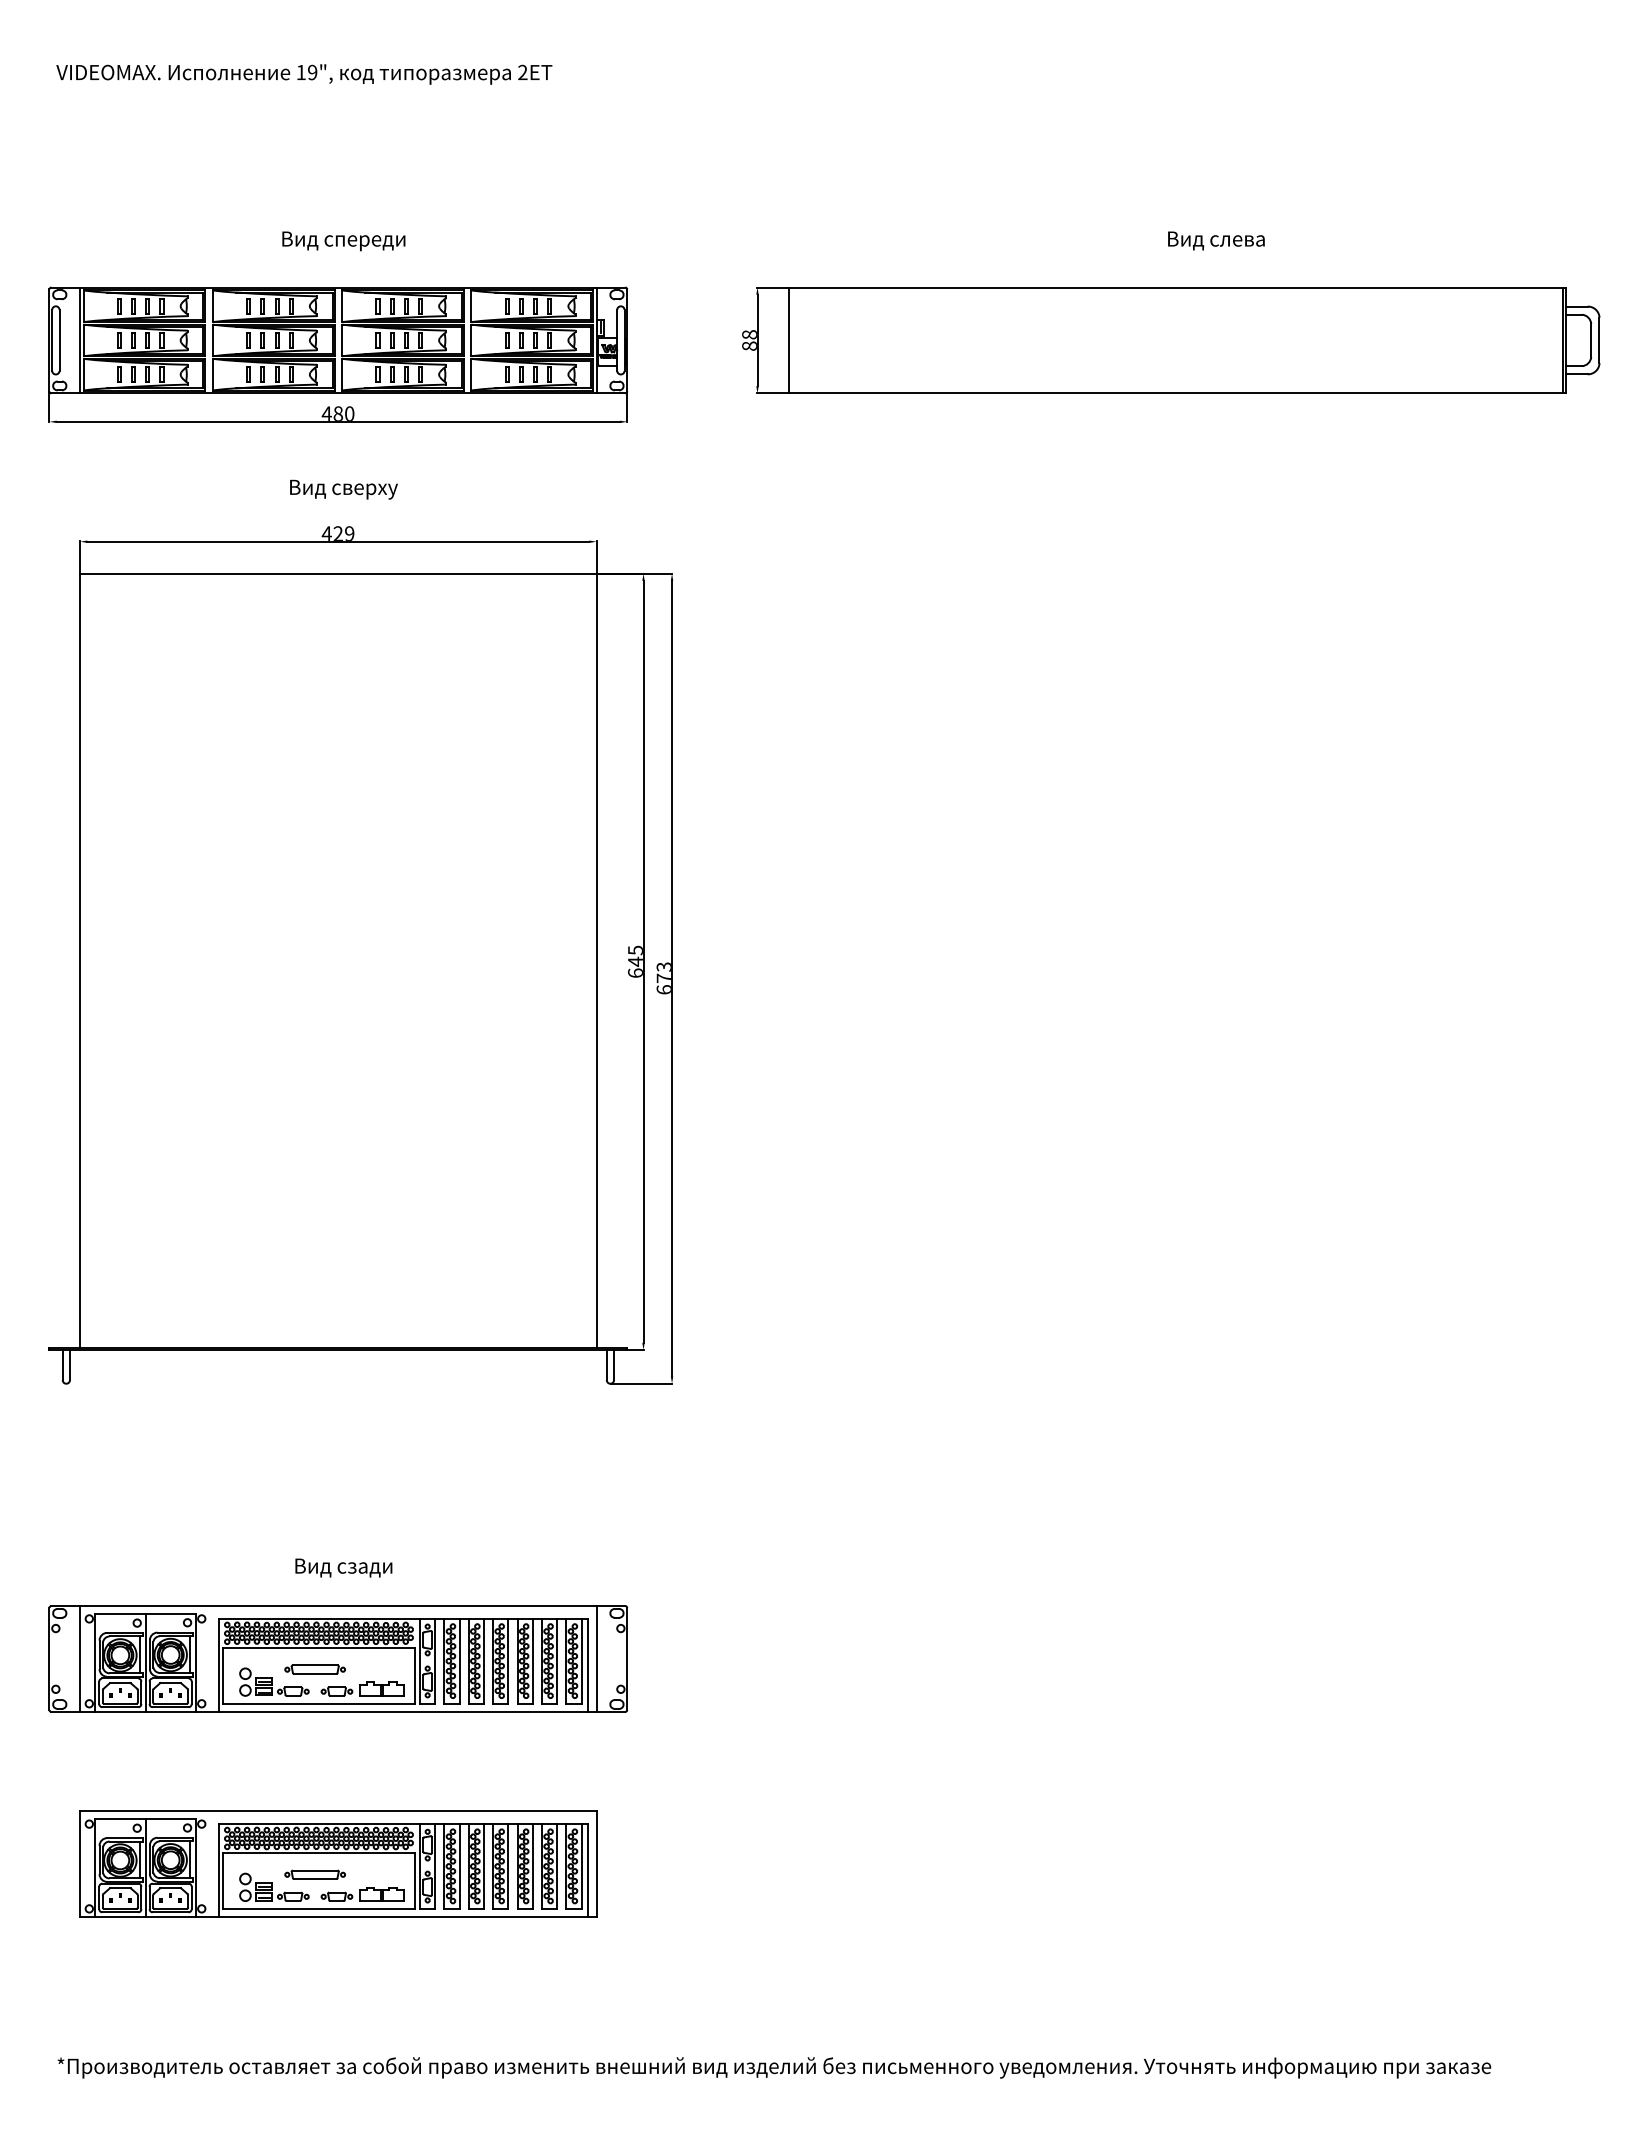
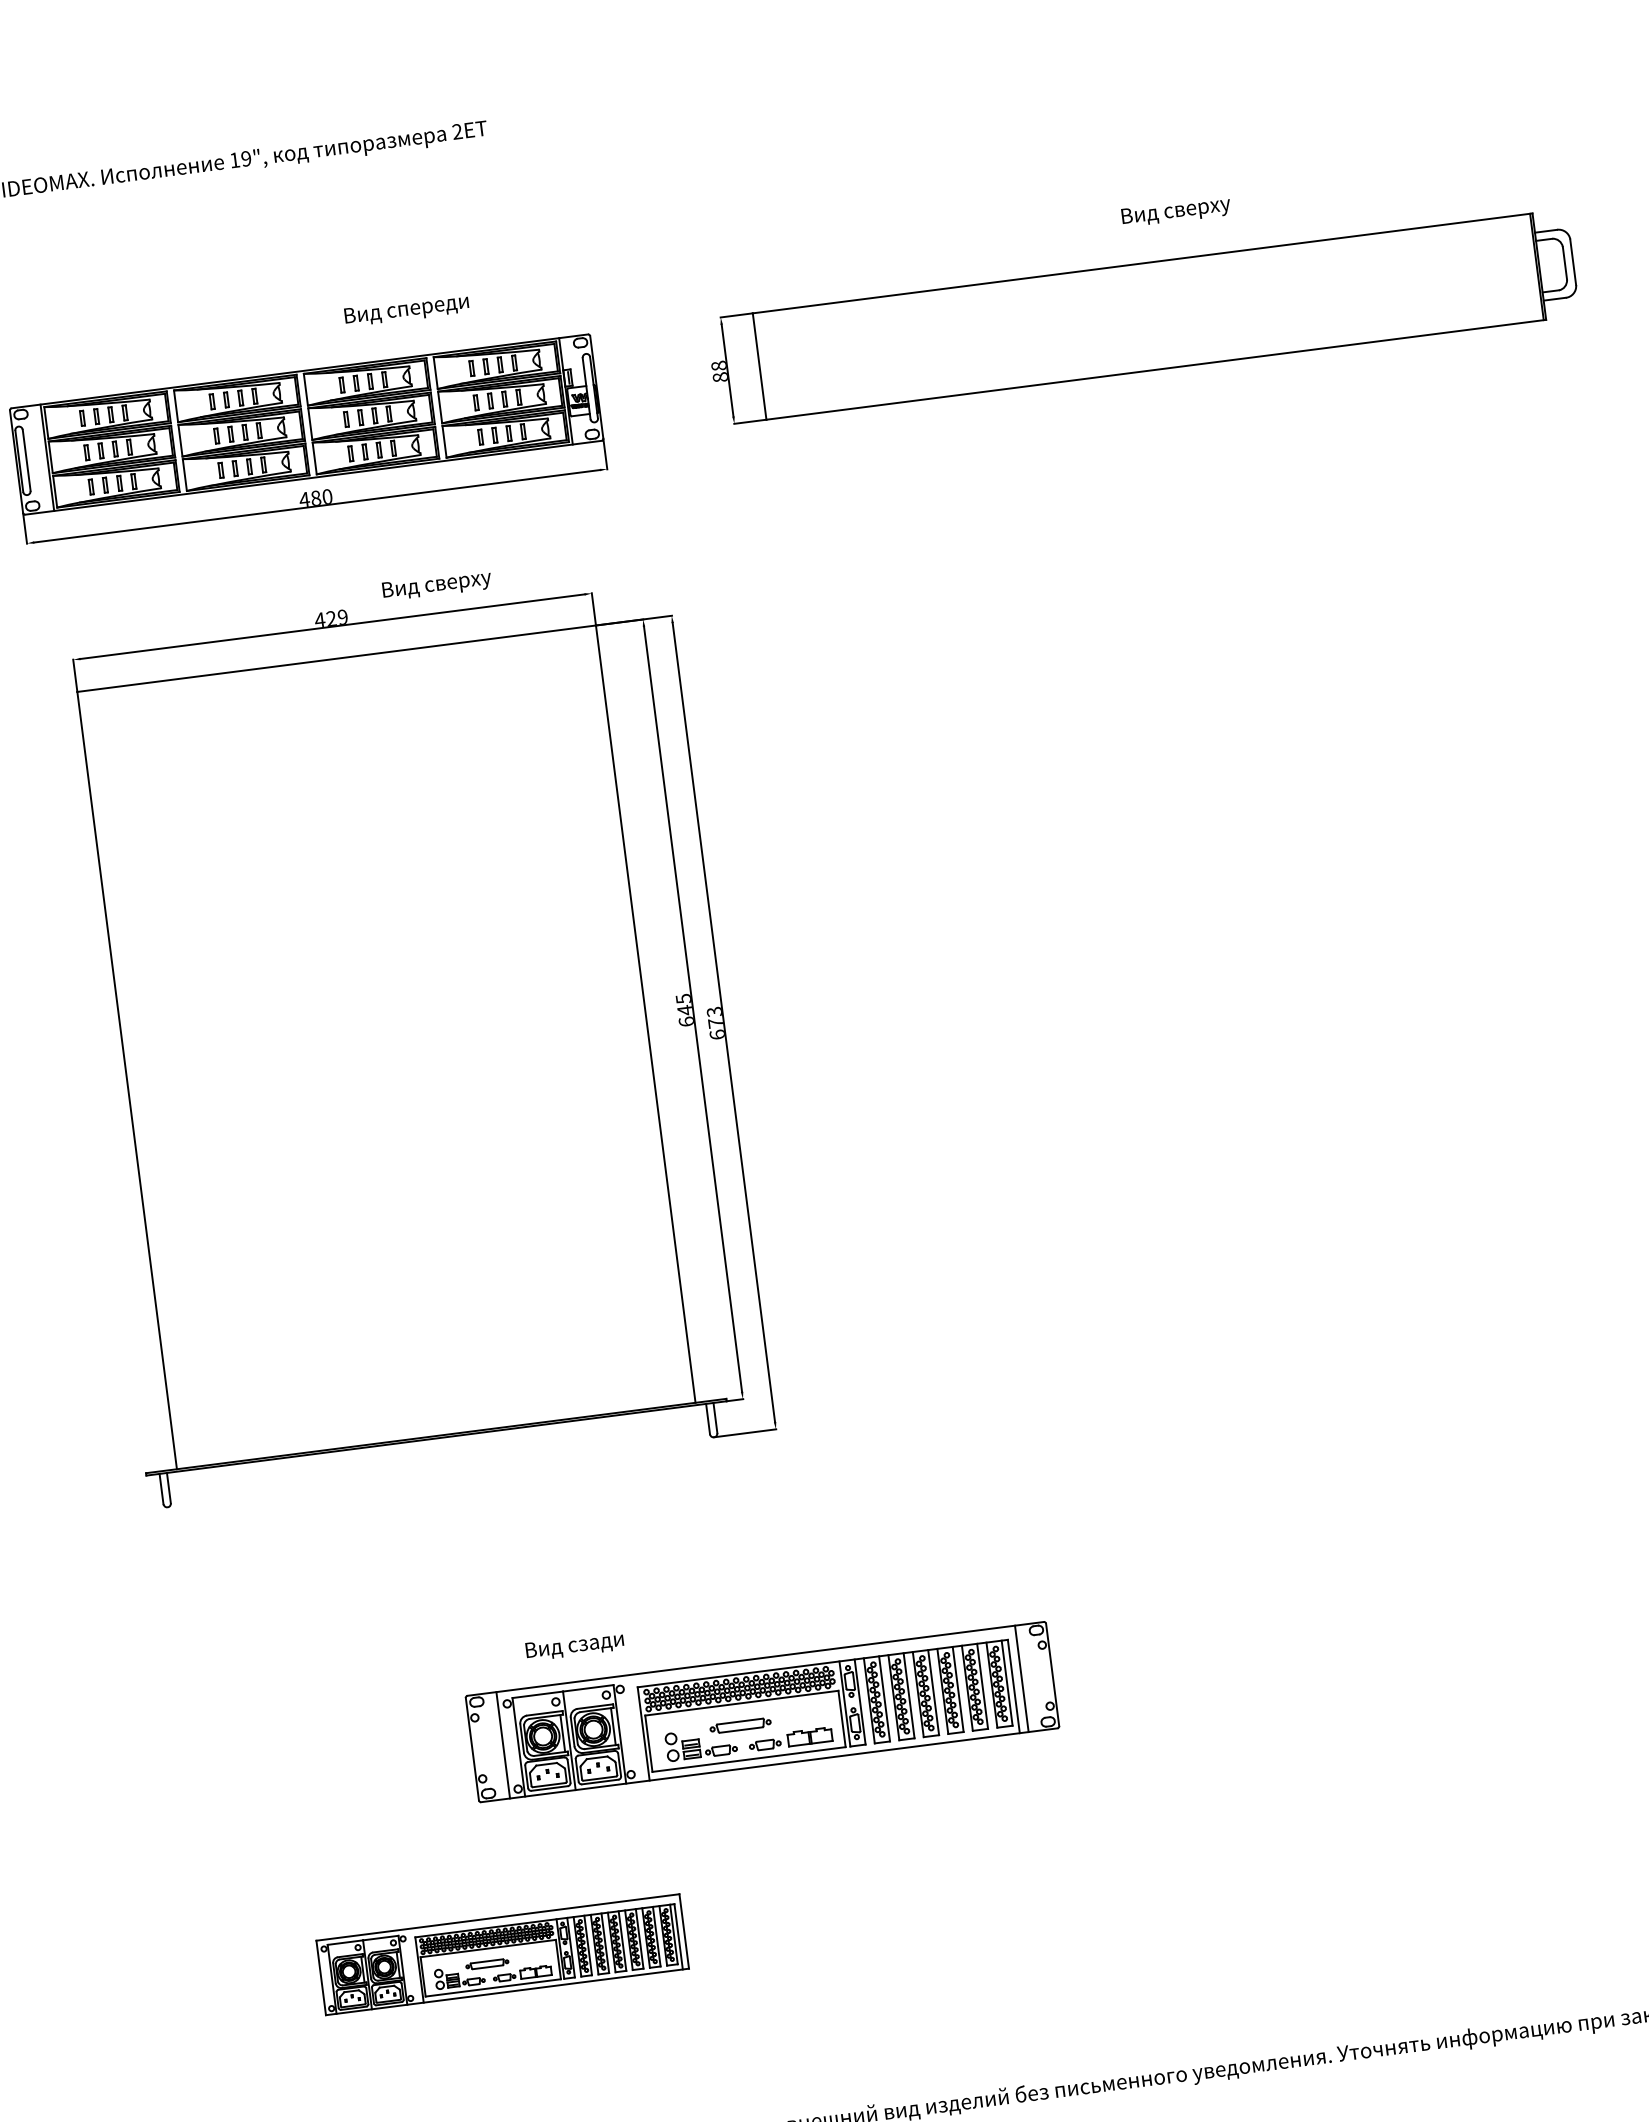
text: (343, 241) -> (406, 310), moved
text: (1216, 241) -> (1175, 212), Вид слева -> Вид сверху
text: (343, 489) -> (436, 585), moved
text: (343, 1567) -> (574, 1645), moved
part: (338, 1658) -> (762, 1711), moved
part: (338, 1863) -> (502, 1954), size x0.7

